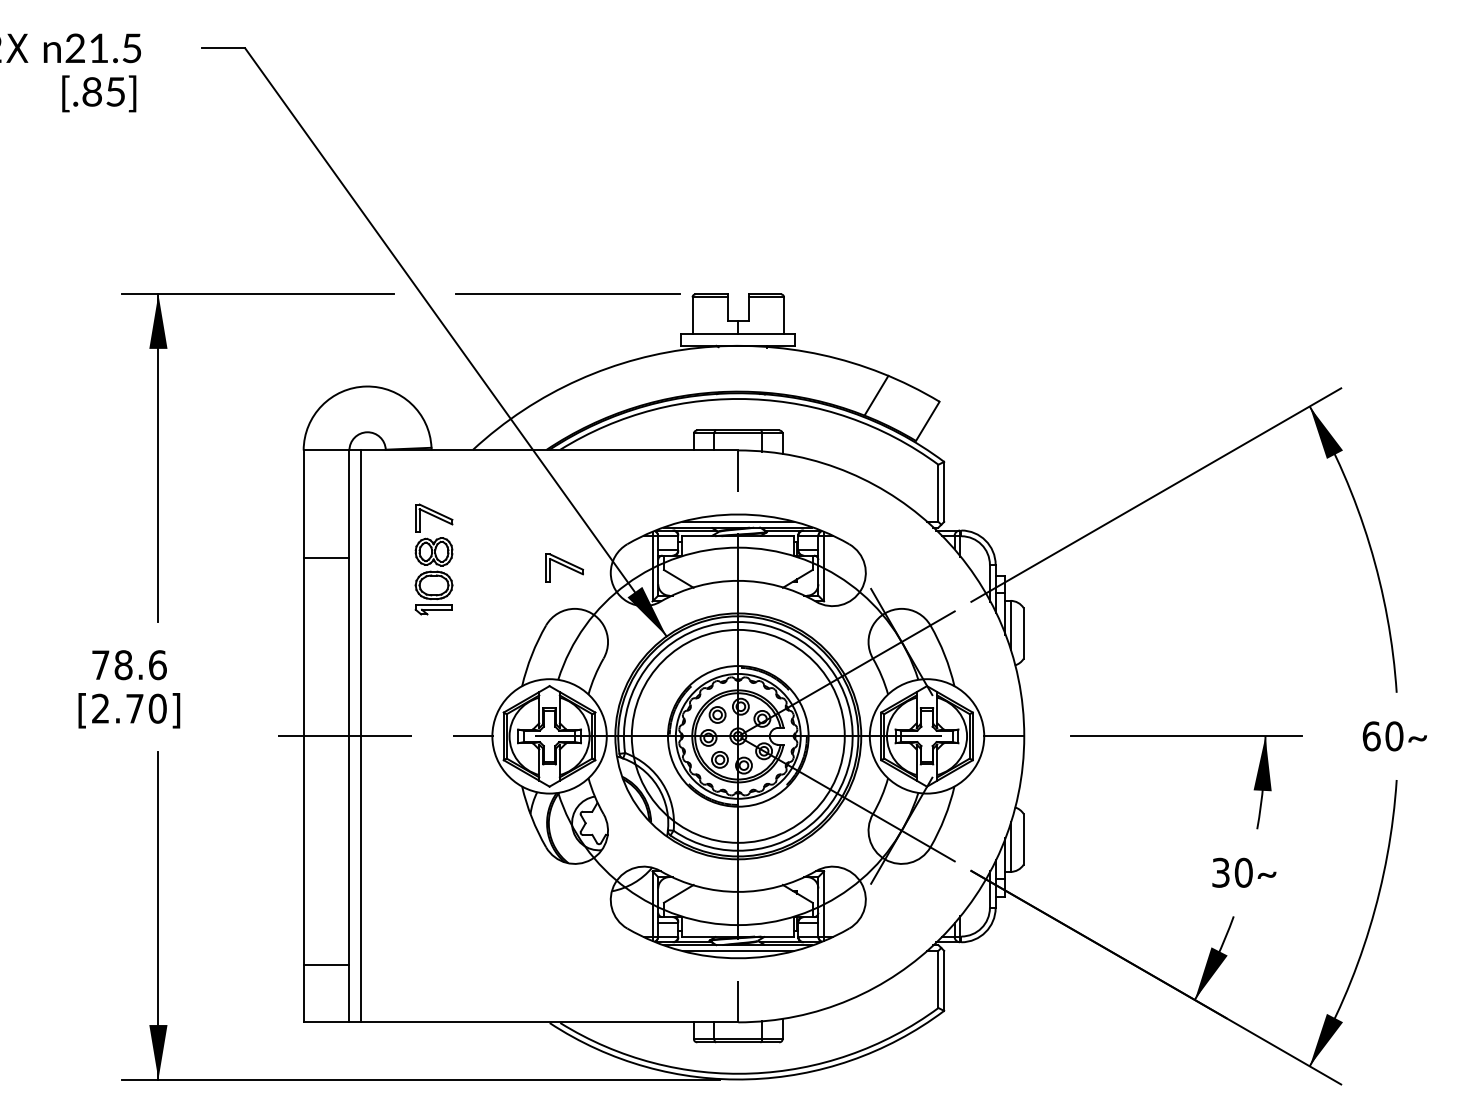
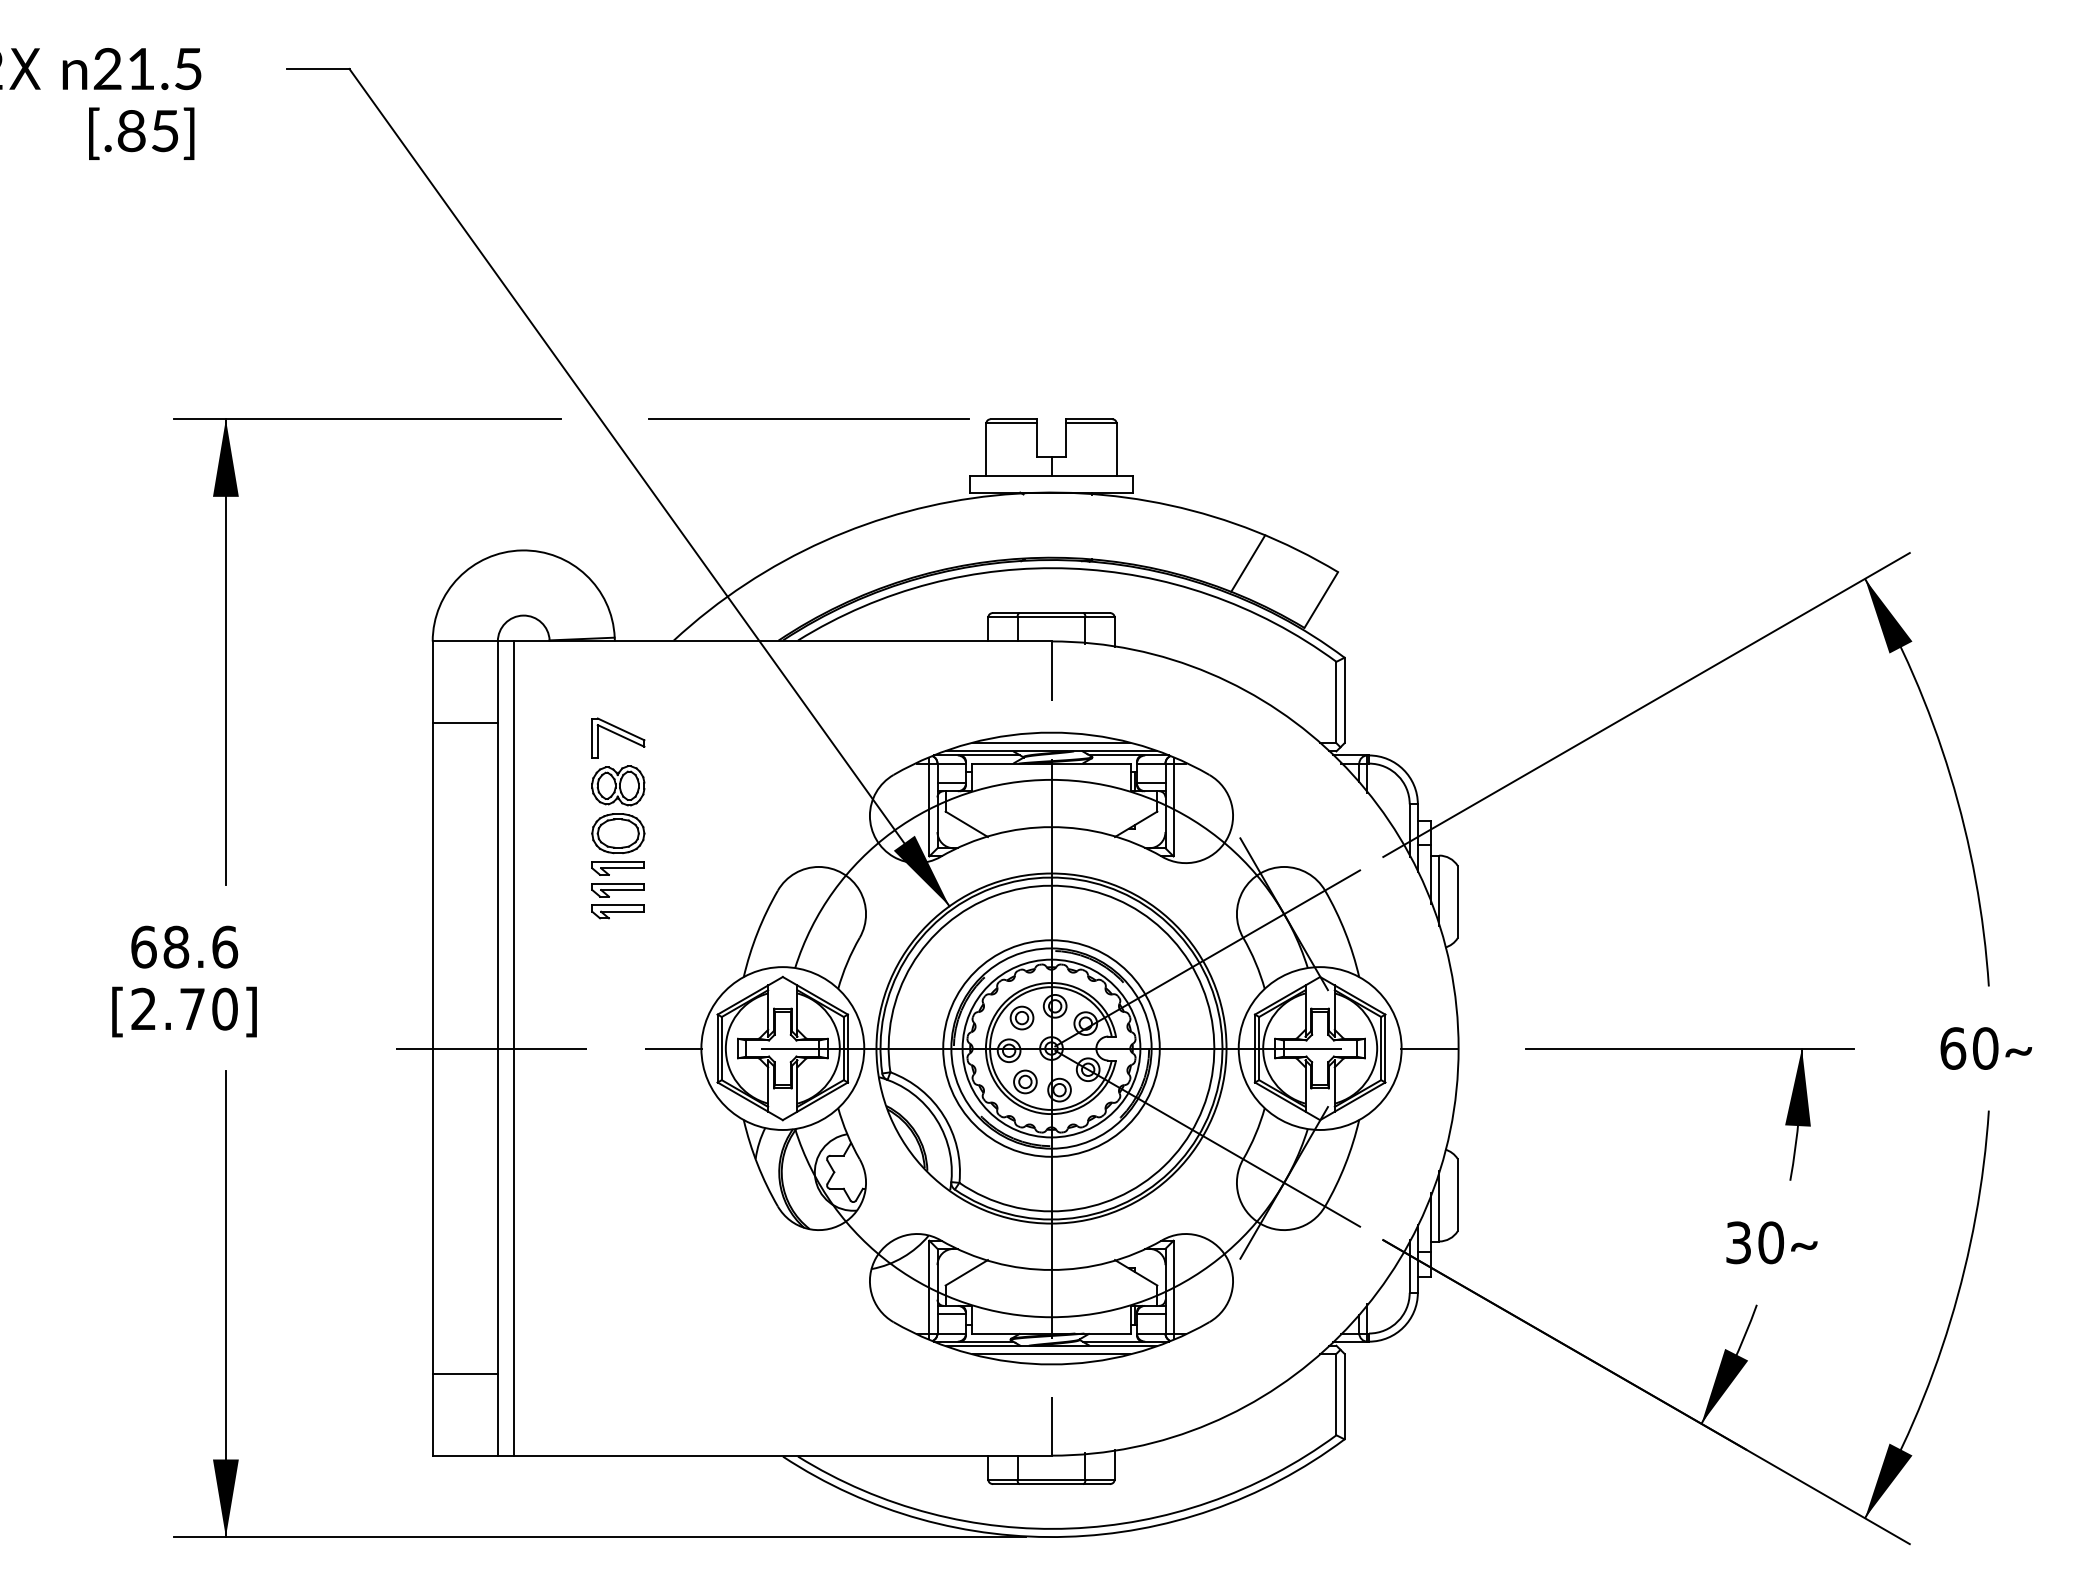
line: (326, 557) -> (464, 722), moved
part: (564, 567) -> (804, 808), removed
part: (433, 633) -> (617, 901), added
text: (100, 664) -> (143, 946), 78.6 -> 68.6
circle: (738, 736) -> (1051, 1048), size x0.71

